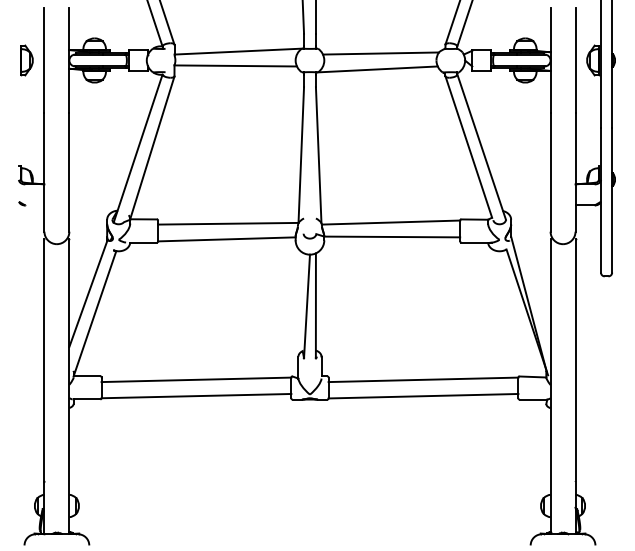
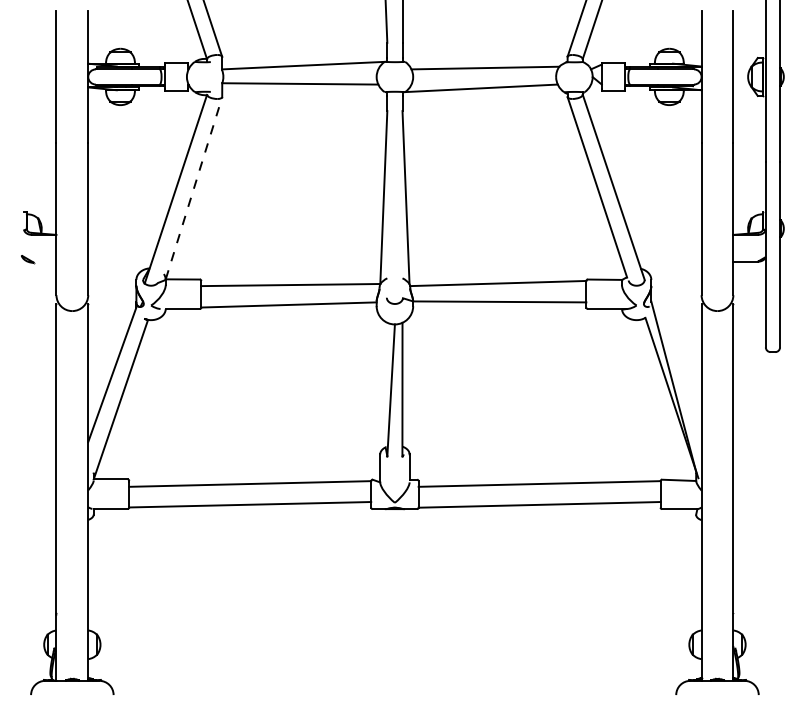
part: (26, 60) -> (33, 76), removed
line: (152, 147) -> (194, 187), solid -> dashed
part: (22, 203) -> (28, 259), size x1.6

